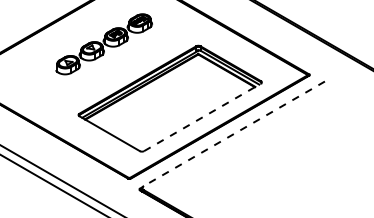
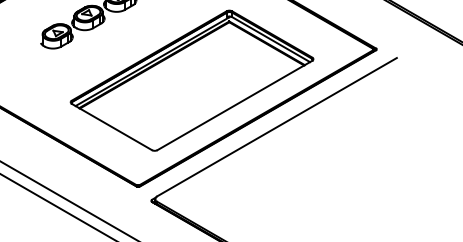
line: (202, 117) -> (234, 105), dashed -> solid
line: (234, 133) -> (277, 126), dashed -> solid

